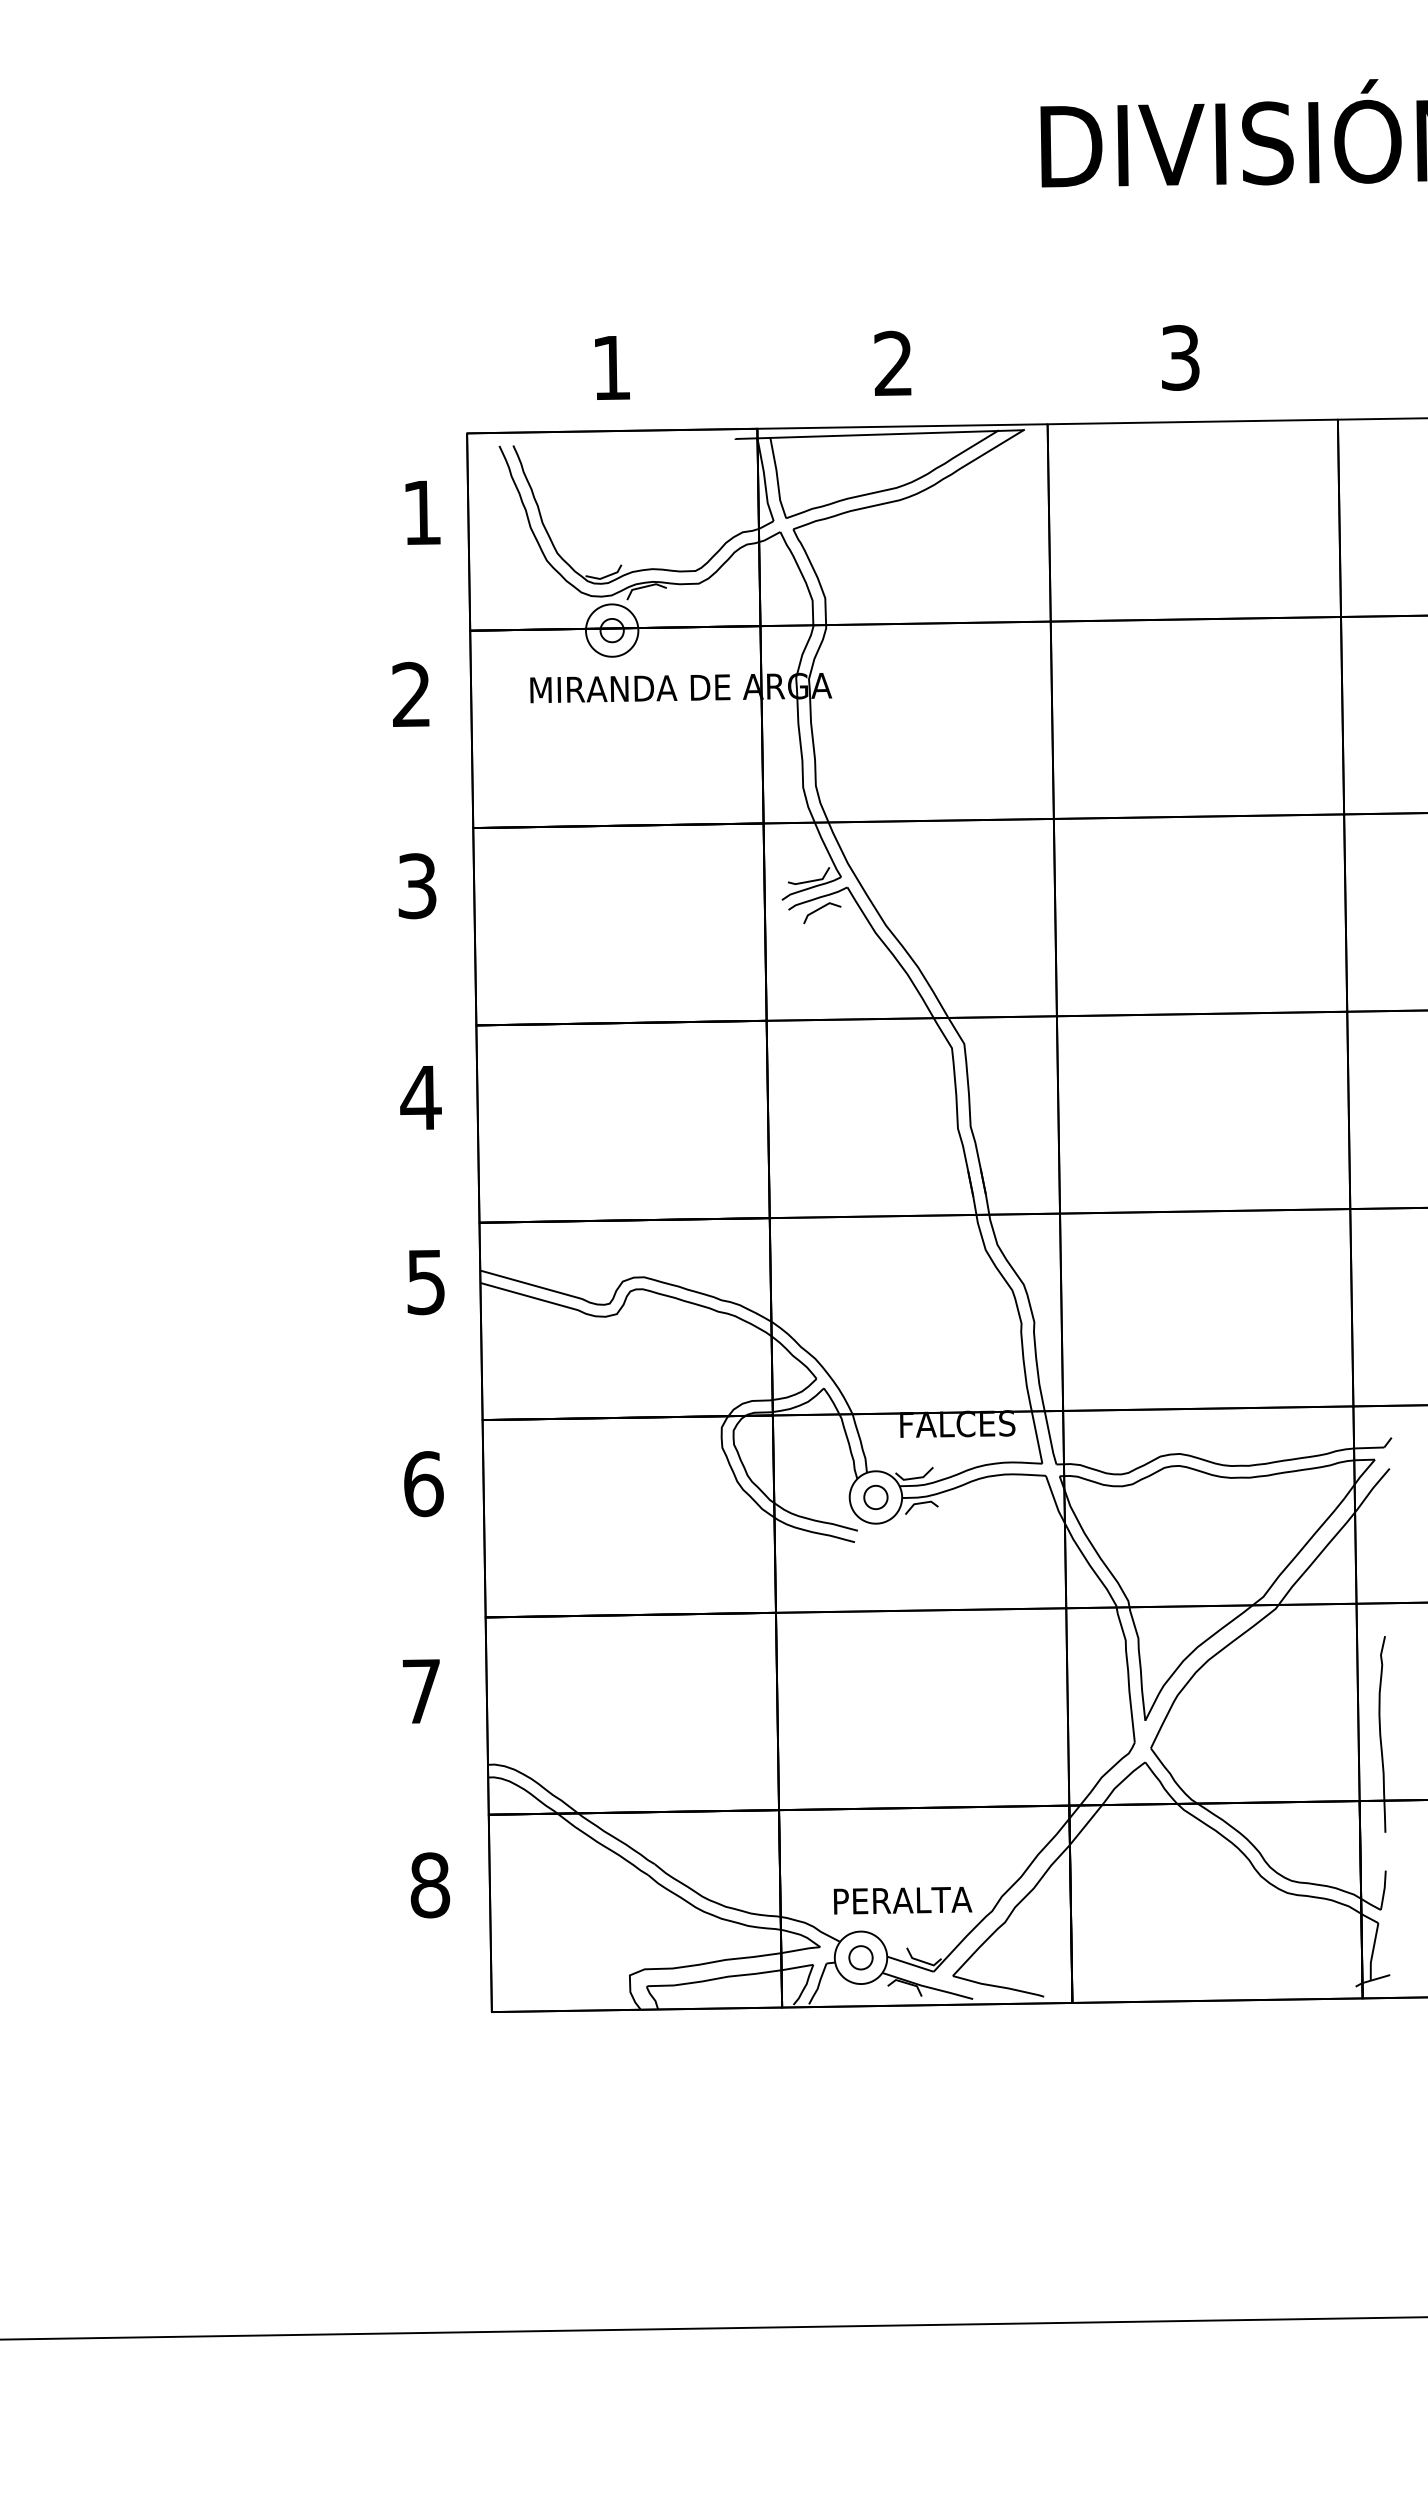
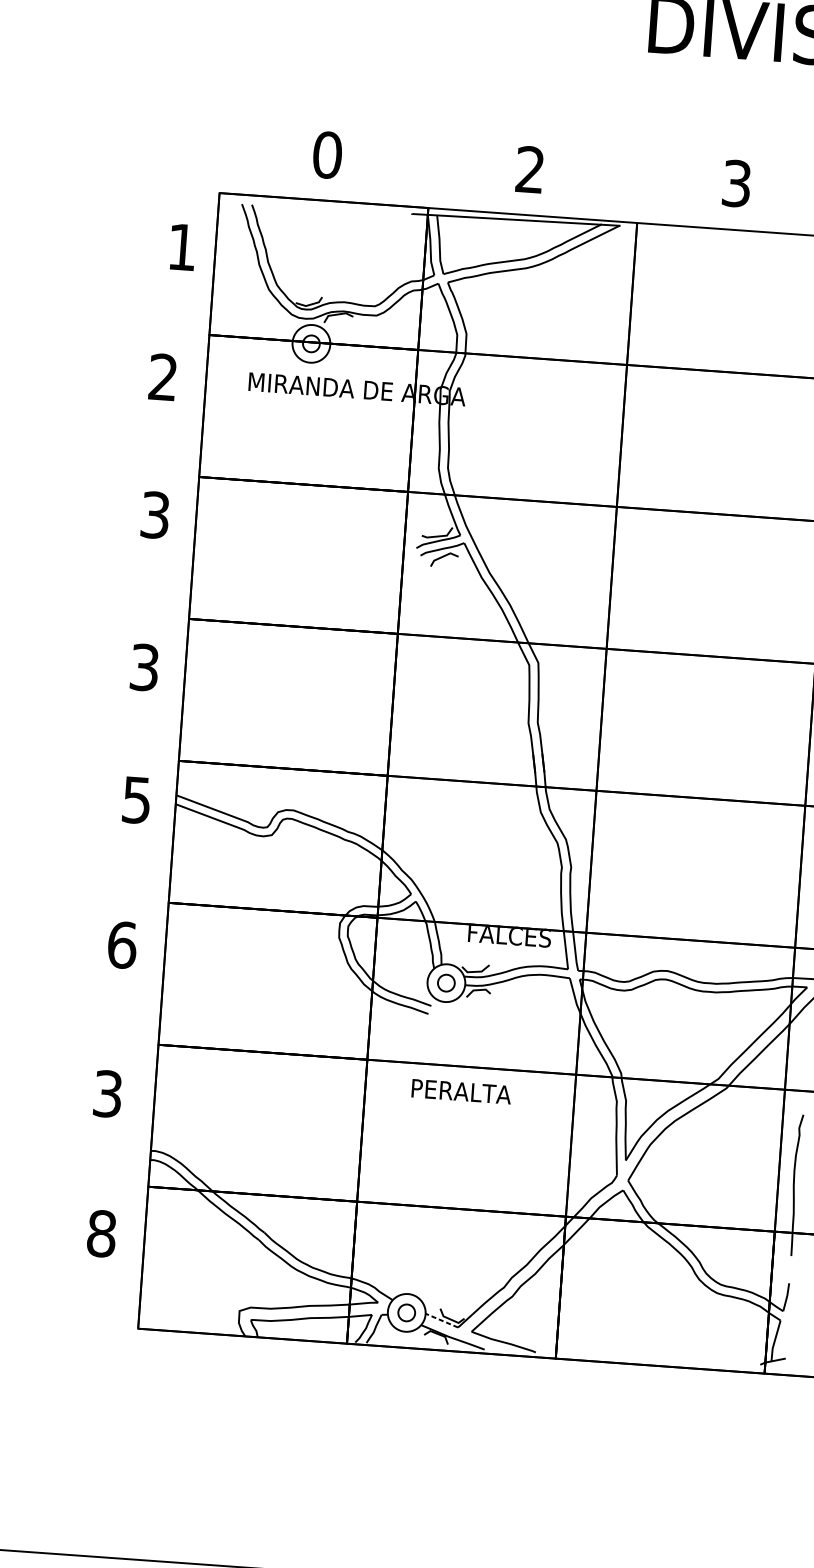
text: (611, 367) -> (327, 154), 1 -> 0
text: (420, 1097) -> (144, 667), 4 -> 3
text: (421, 1691) -> (107, 1093), 7 -> 3
text: (902, 1900) -> (461, 1091), moved
line: (910, 1964) -> (441, 1320), solid -> dashed

